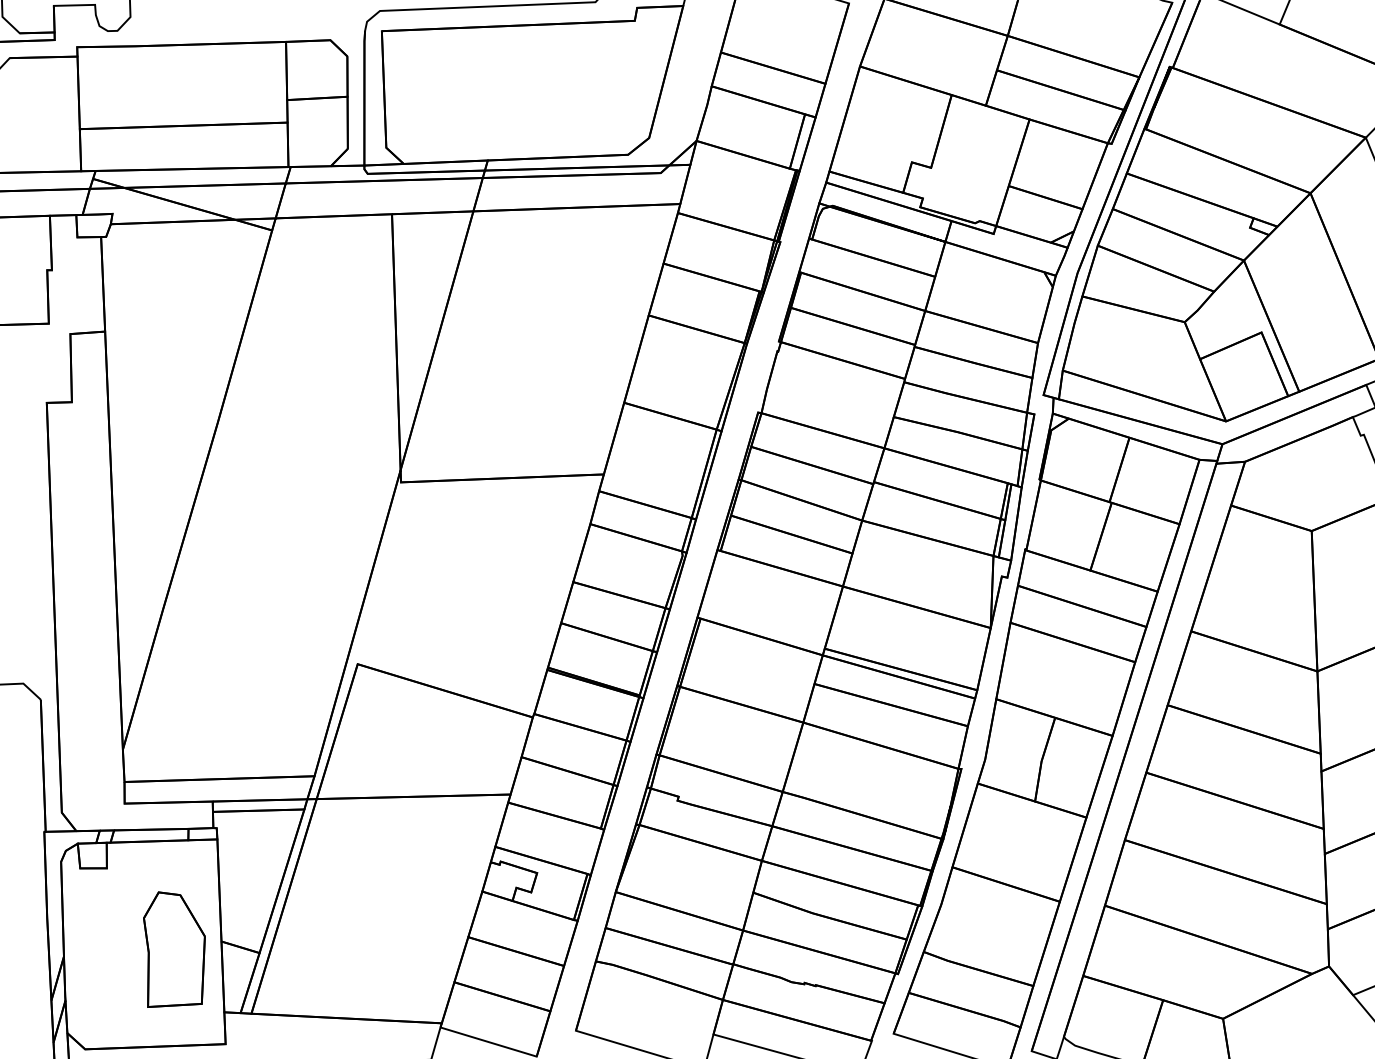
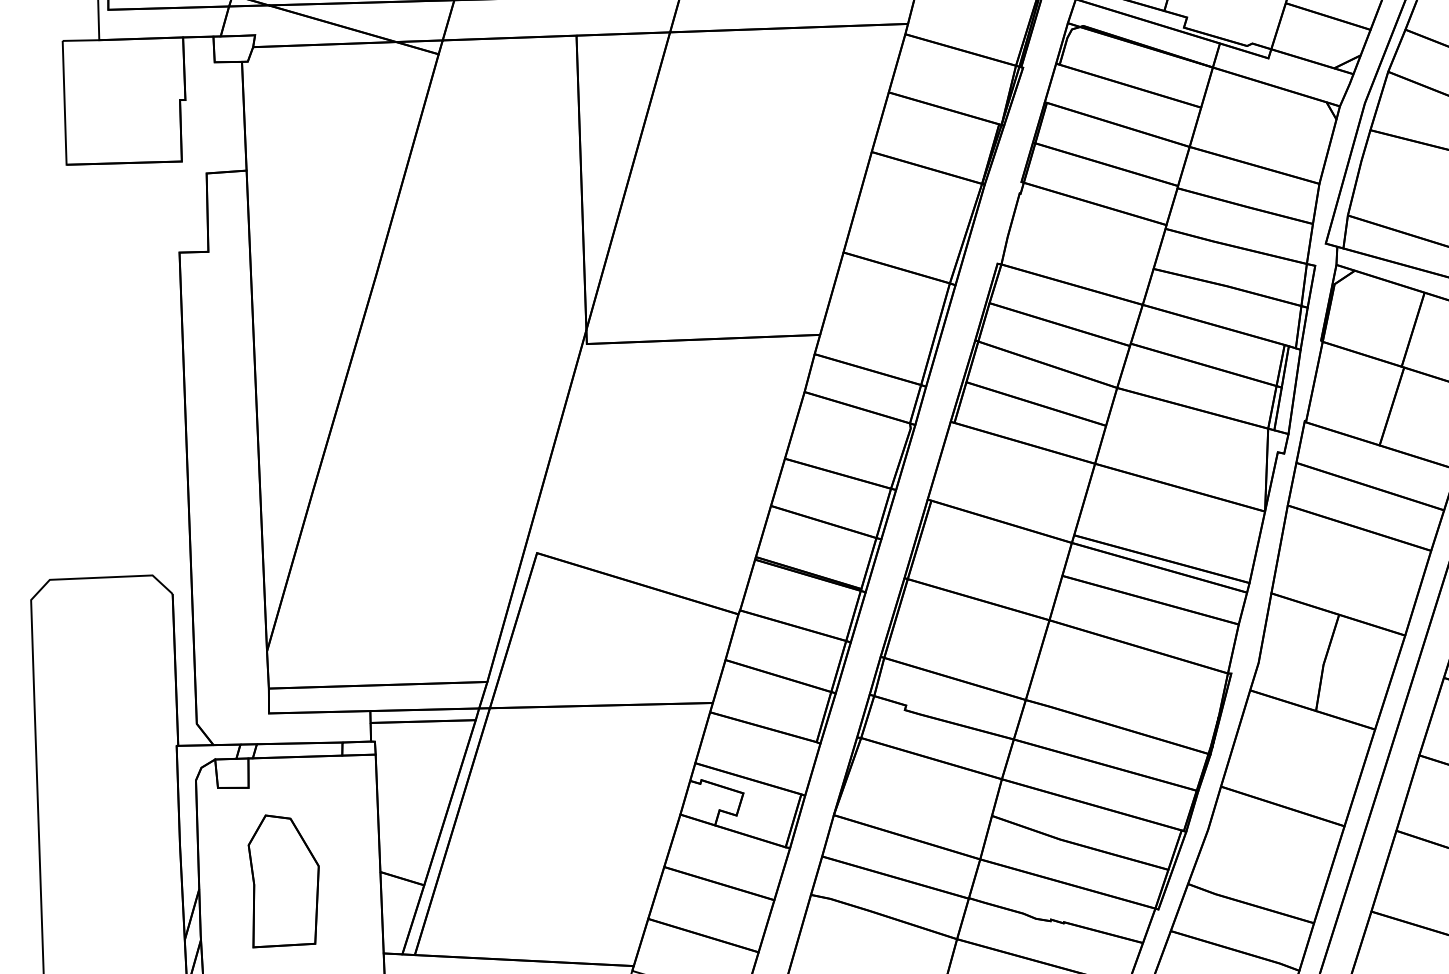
part: (174, 949) -> (283, 881), moved

